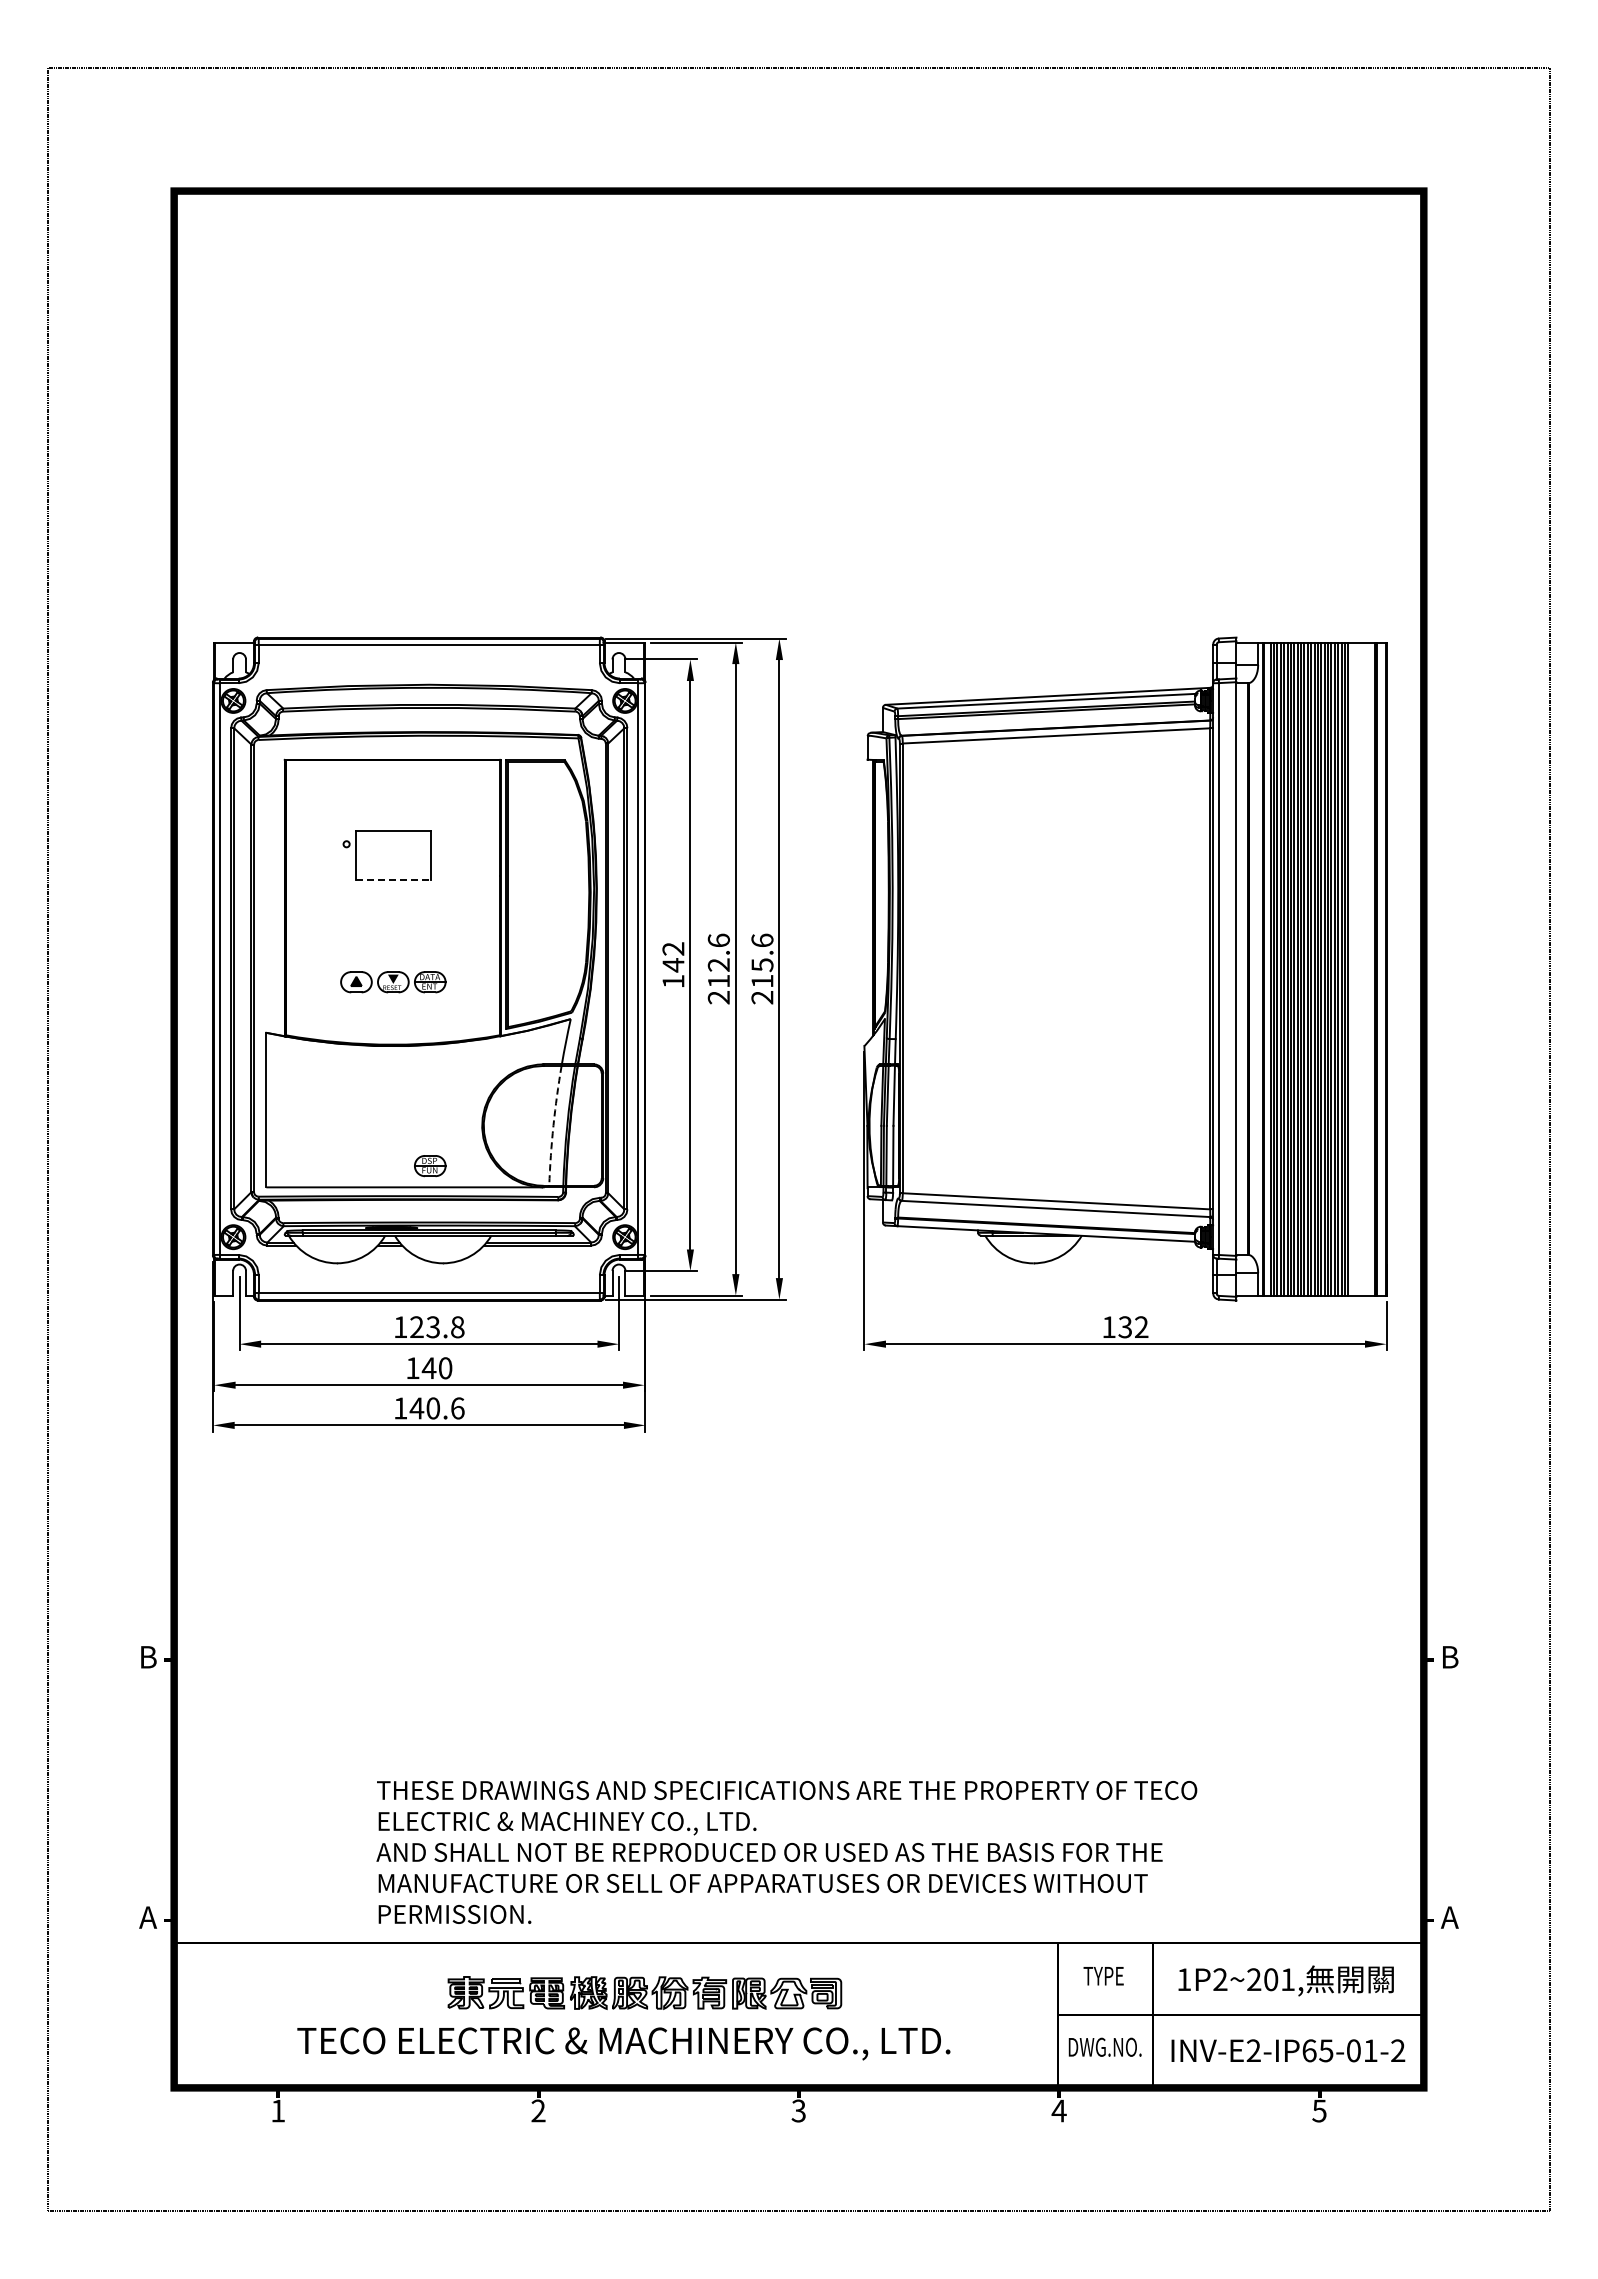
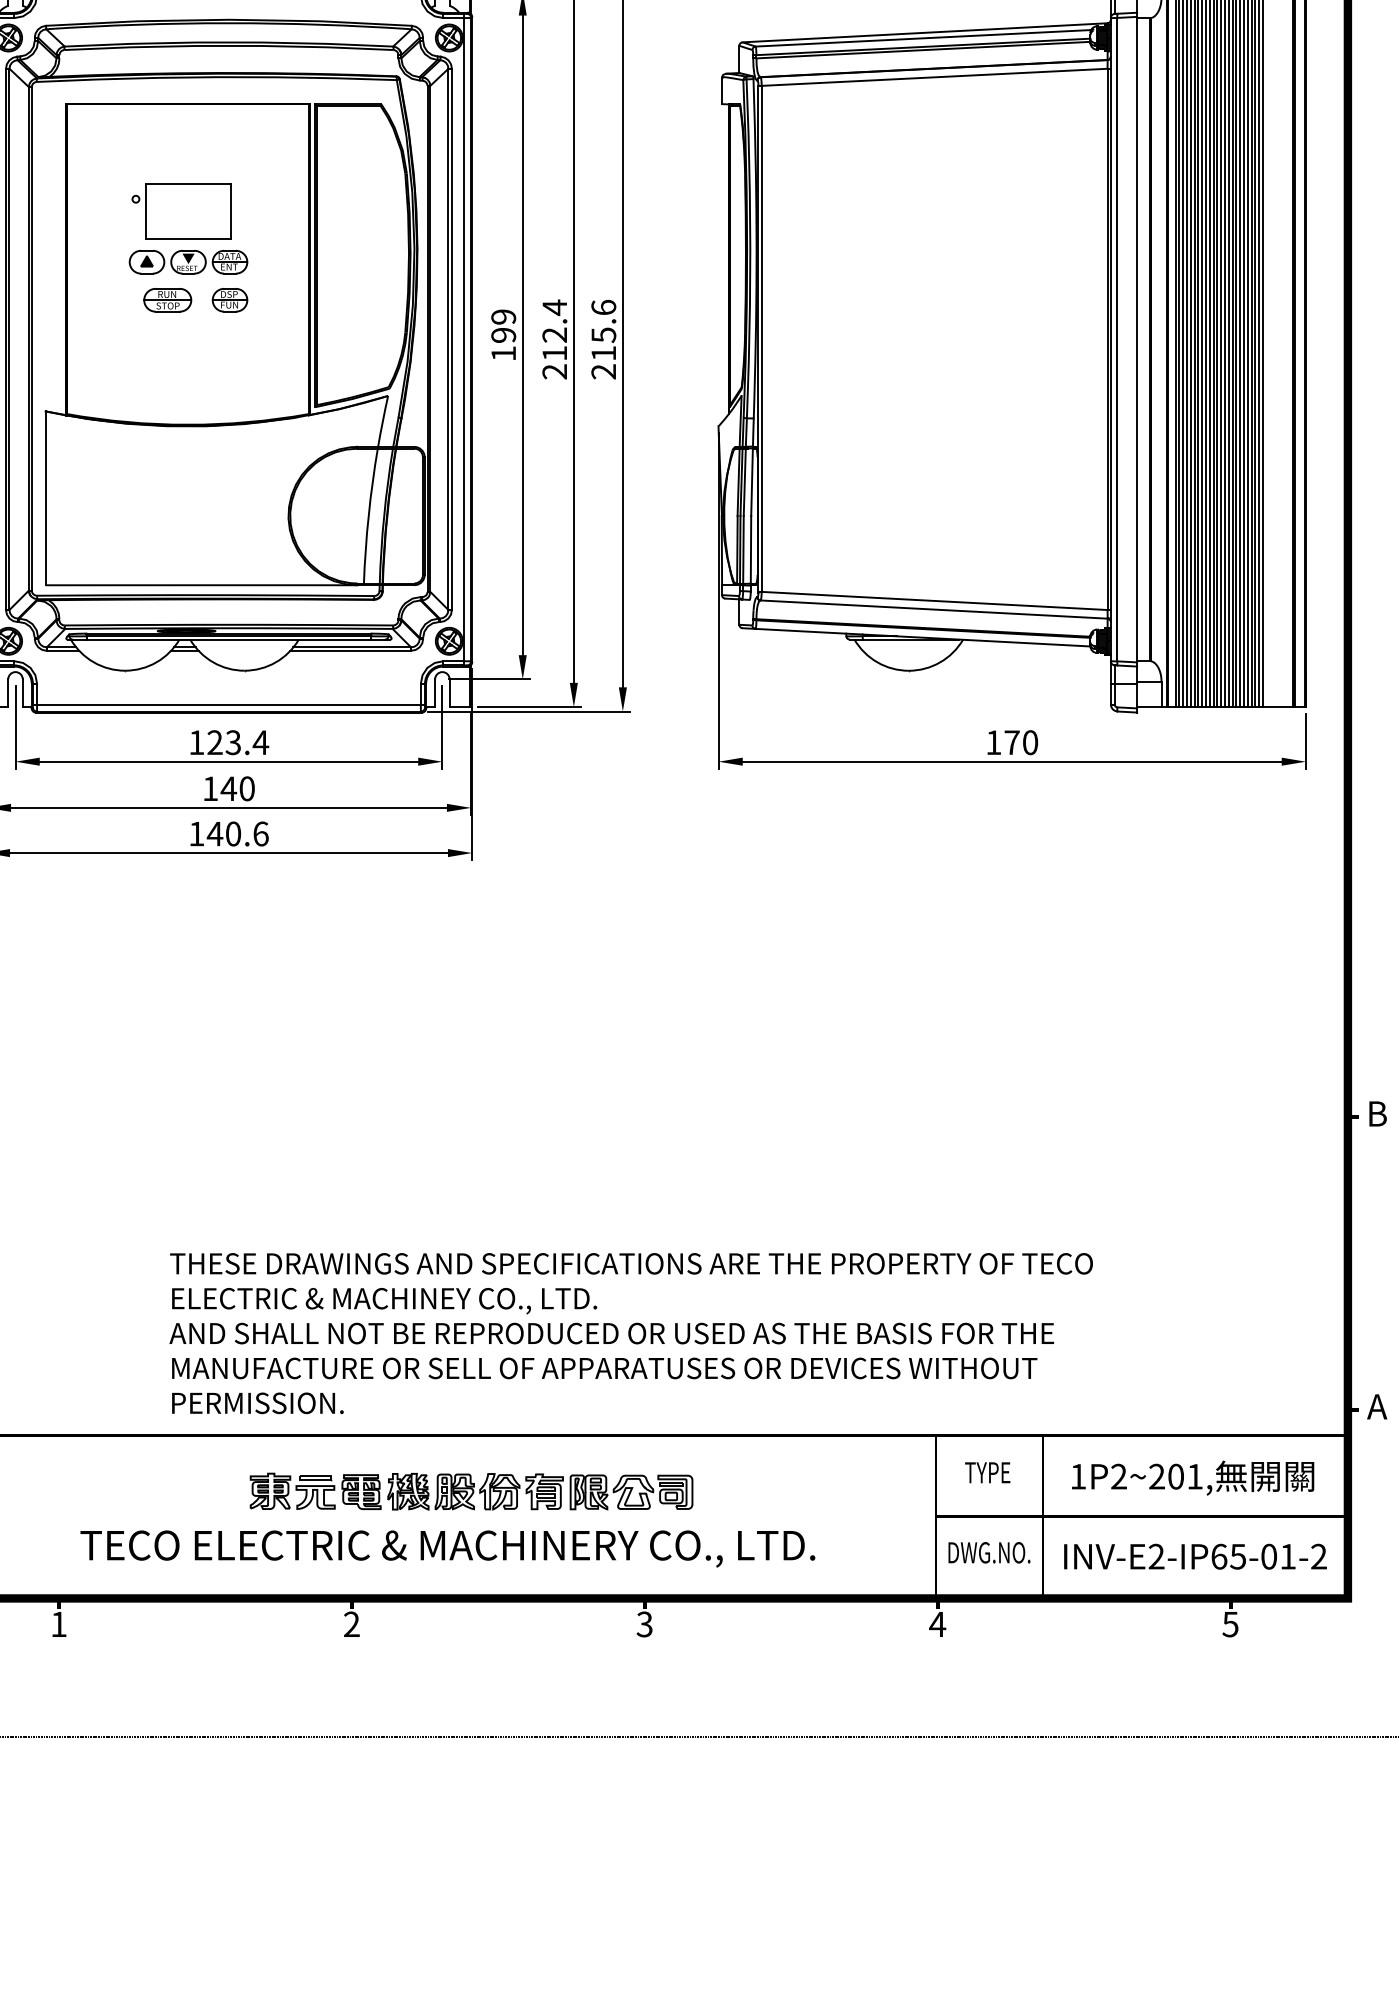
line: (393, 879) -> (188, 238), dashed -> solid
part: (374, 934) -> (167, 300), added
text: (718, 940) -> (554, 307), 212.6 -> 212.4
text: (673, 957) -> (503, 326), 142 -> 199
part: (393, 982) -> (188, 262), moved
arc: (553, 1125) -> (368, 515), dashed -> solid
part: (430, 1166) -> (230, 300), moved
text: (457, 1327) -> (260, 742), 123.8 -> 123.4
text: (1133, 1327) -> (1021, 742), 132 -> 170

